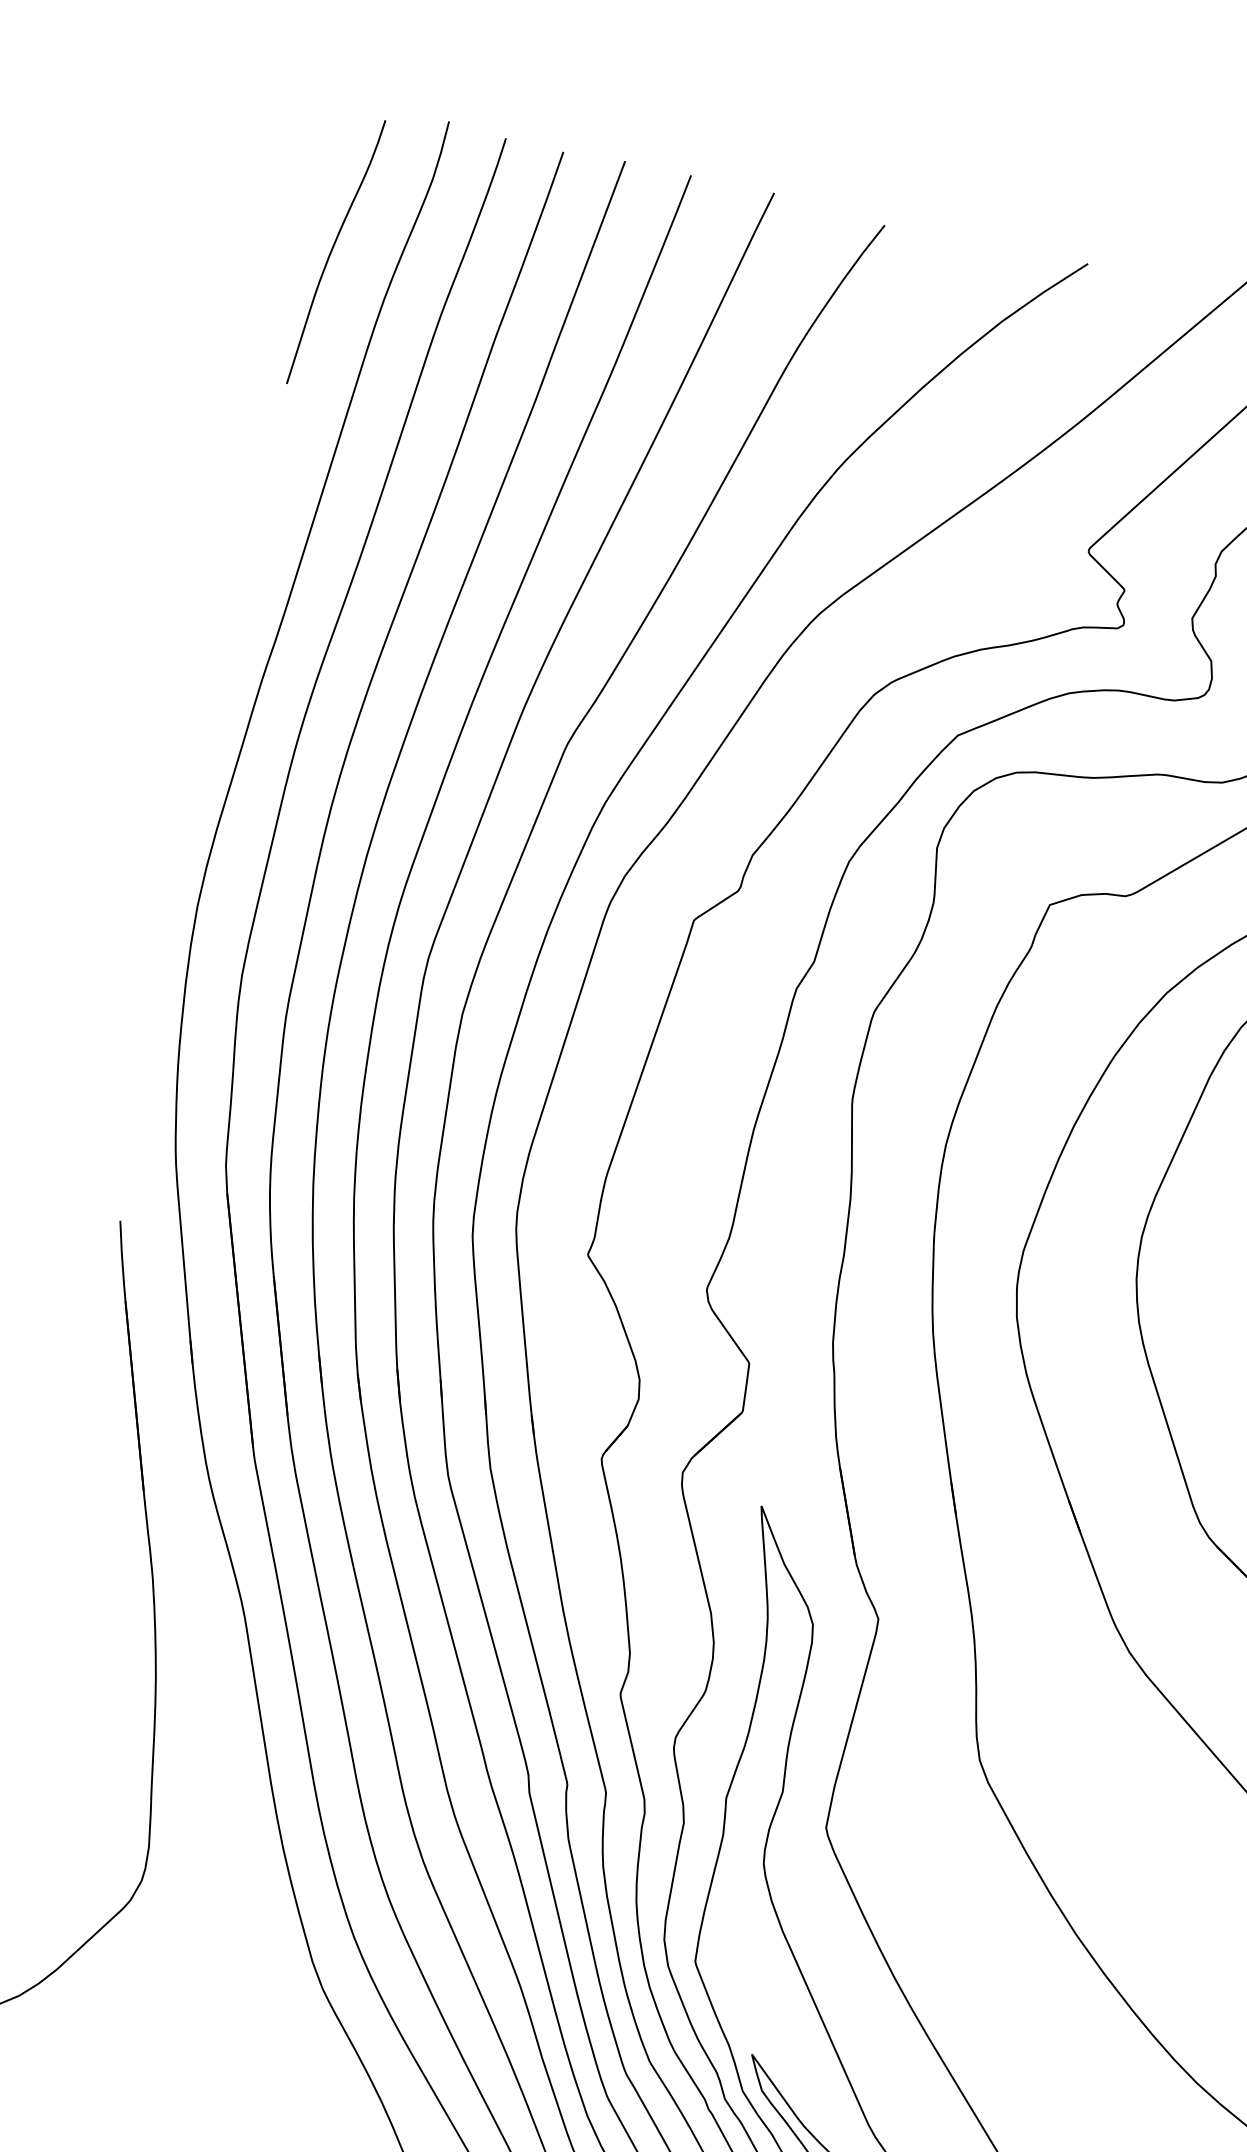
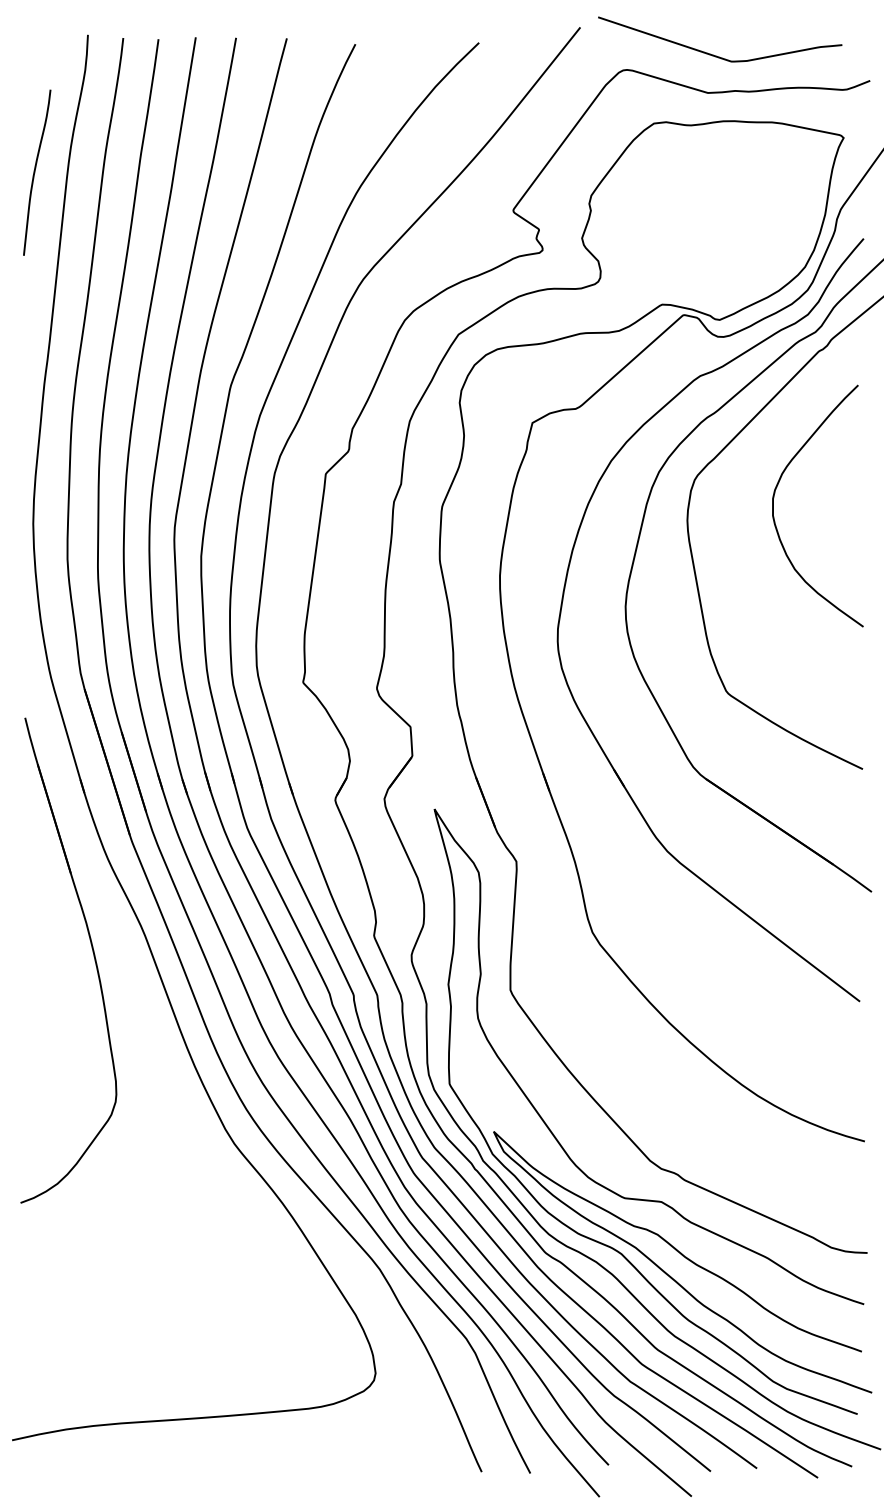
curve: (333, 251) -> (35, 172), moved

